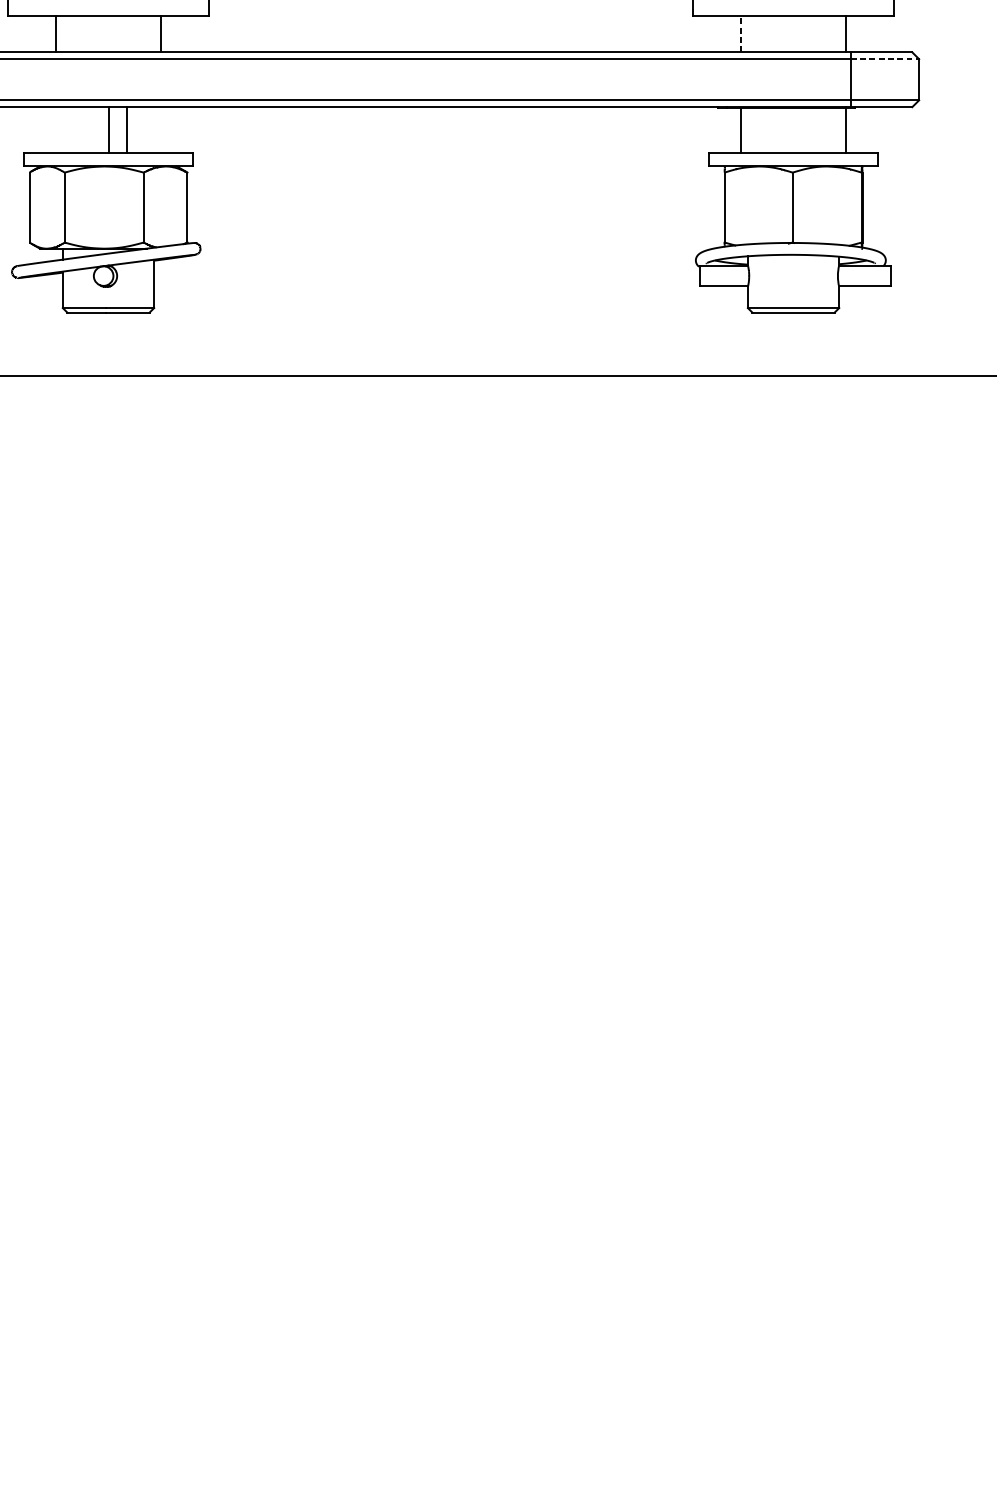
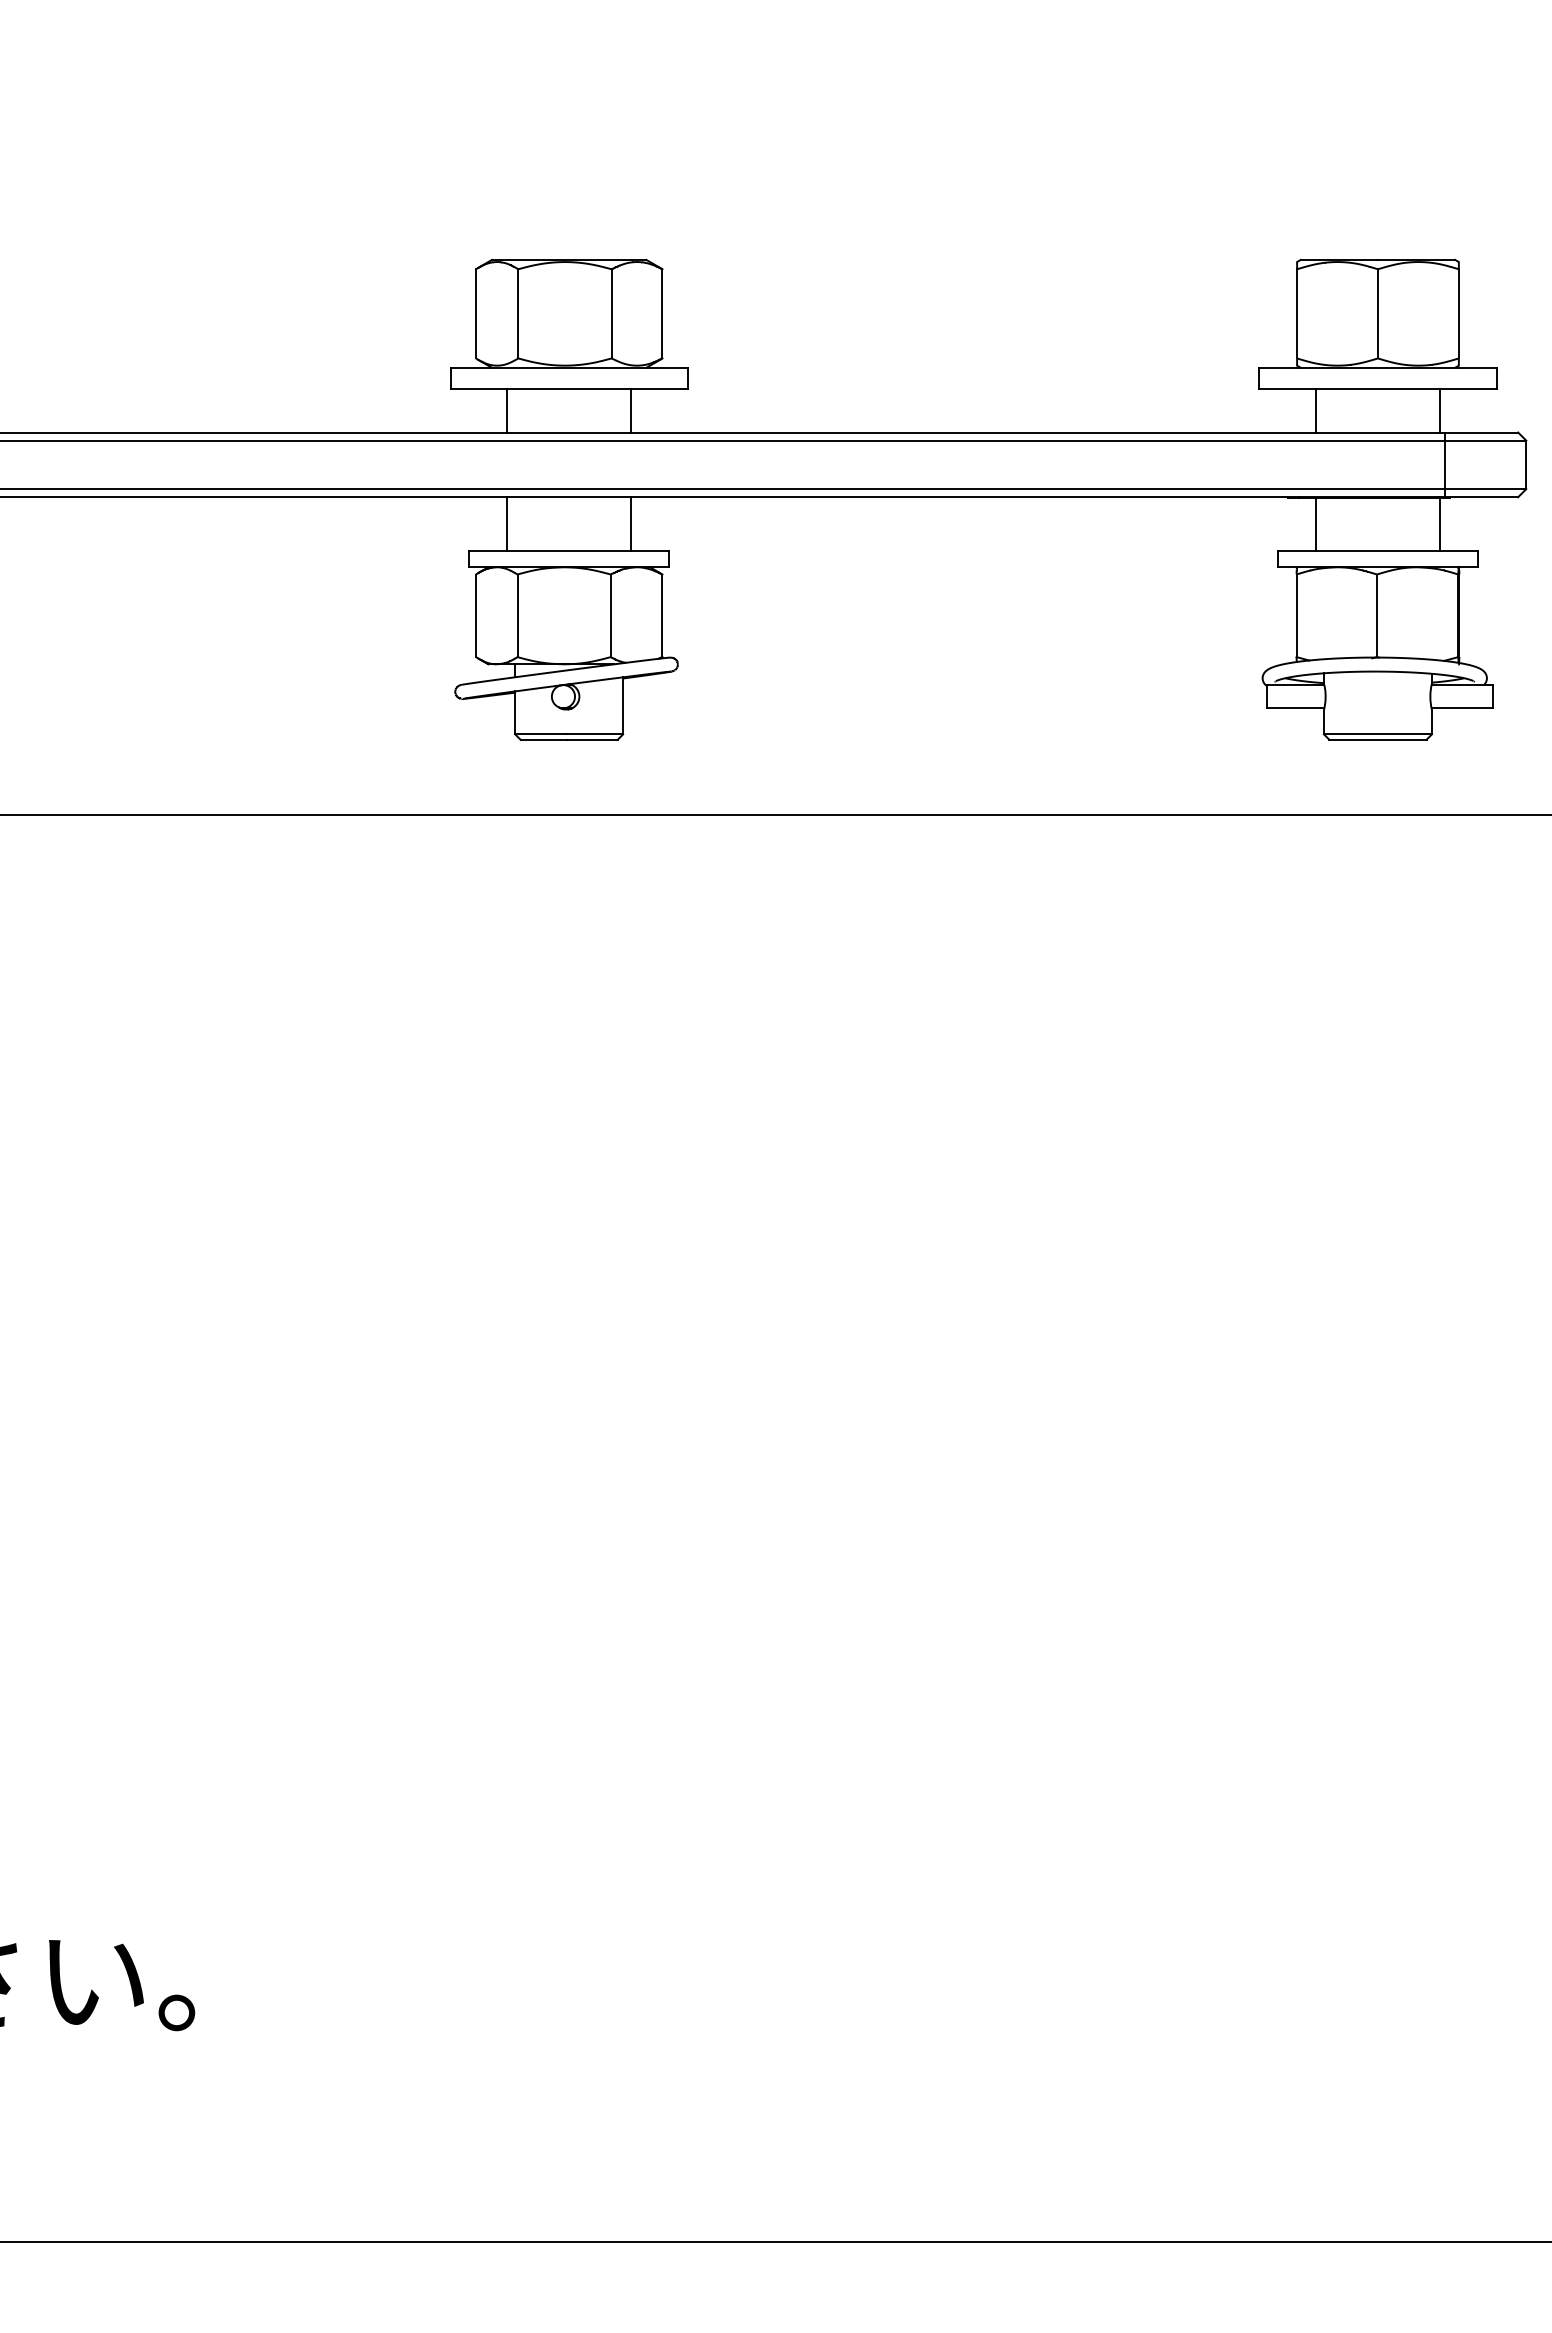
line: (740, 33) -> (1315, 410), dashed -> solid
line: (885, 59) -> (1486, 440), dashed -> solid
line: (108, 130) -> (631, 524), moved
line: (127, 130) -> (507, 524), moved

